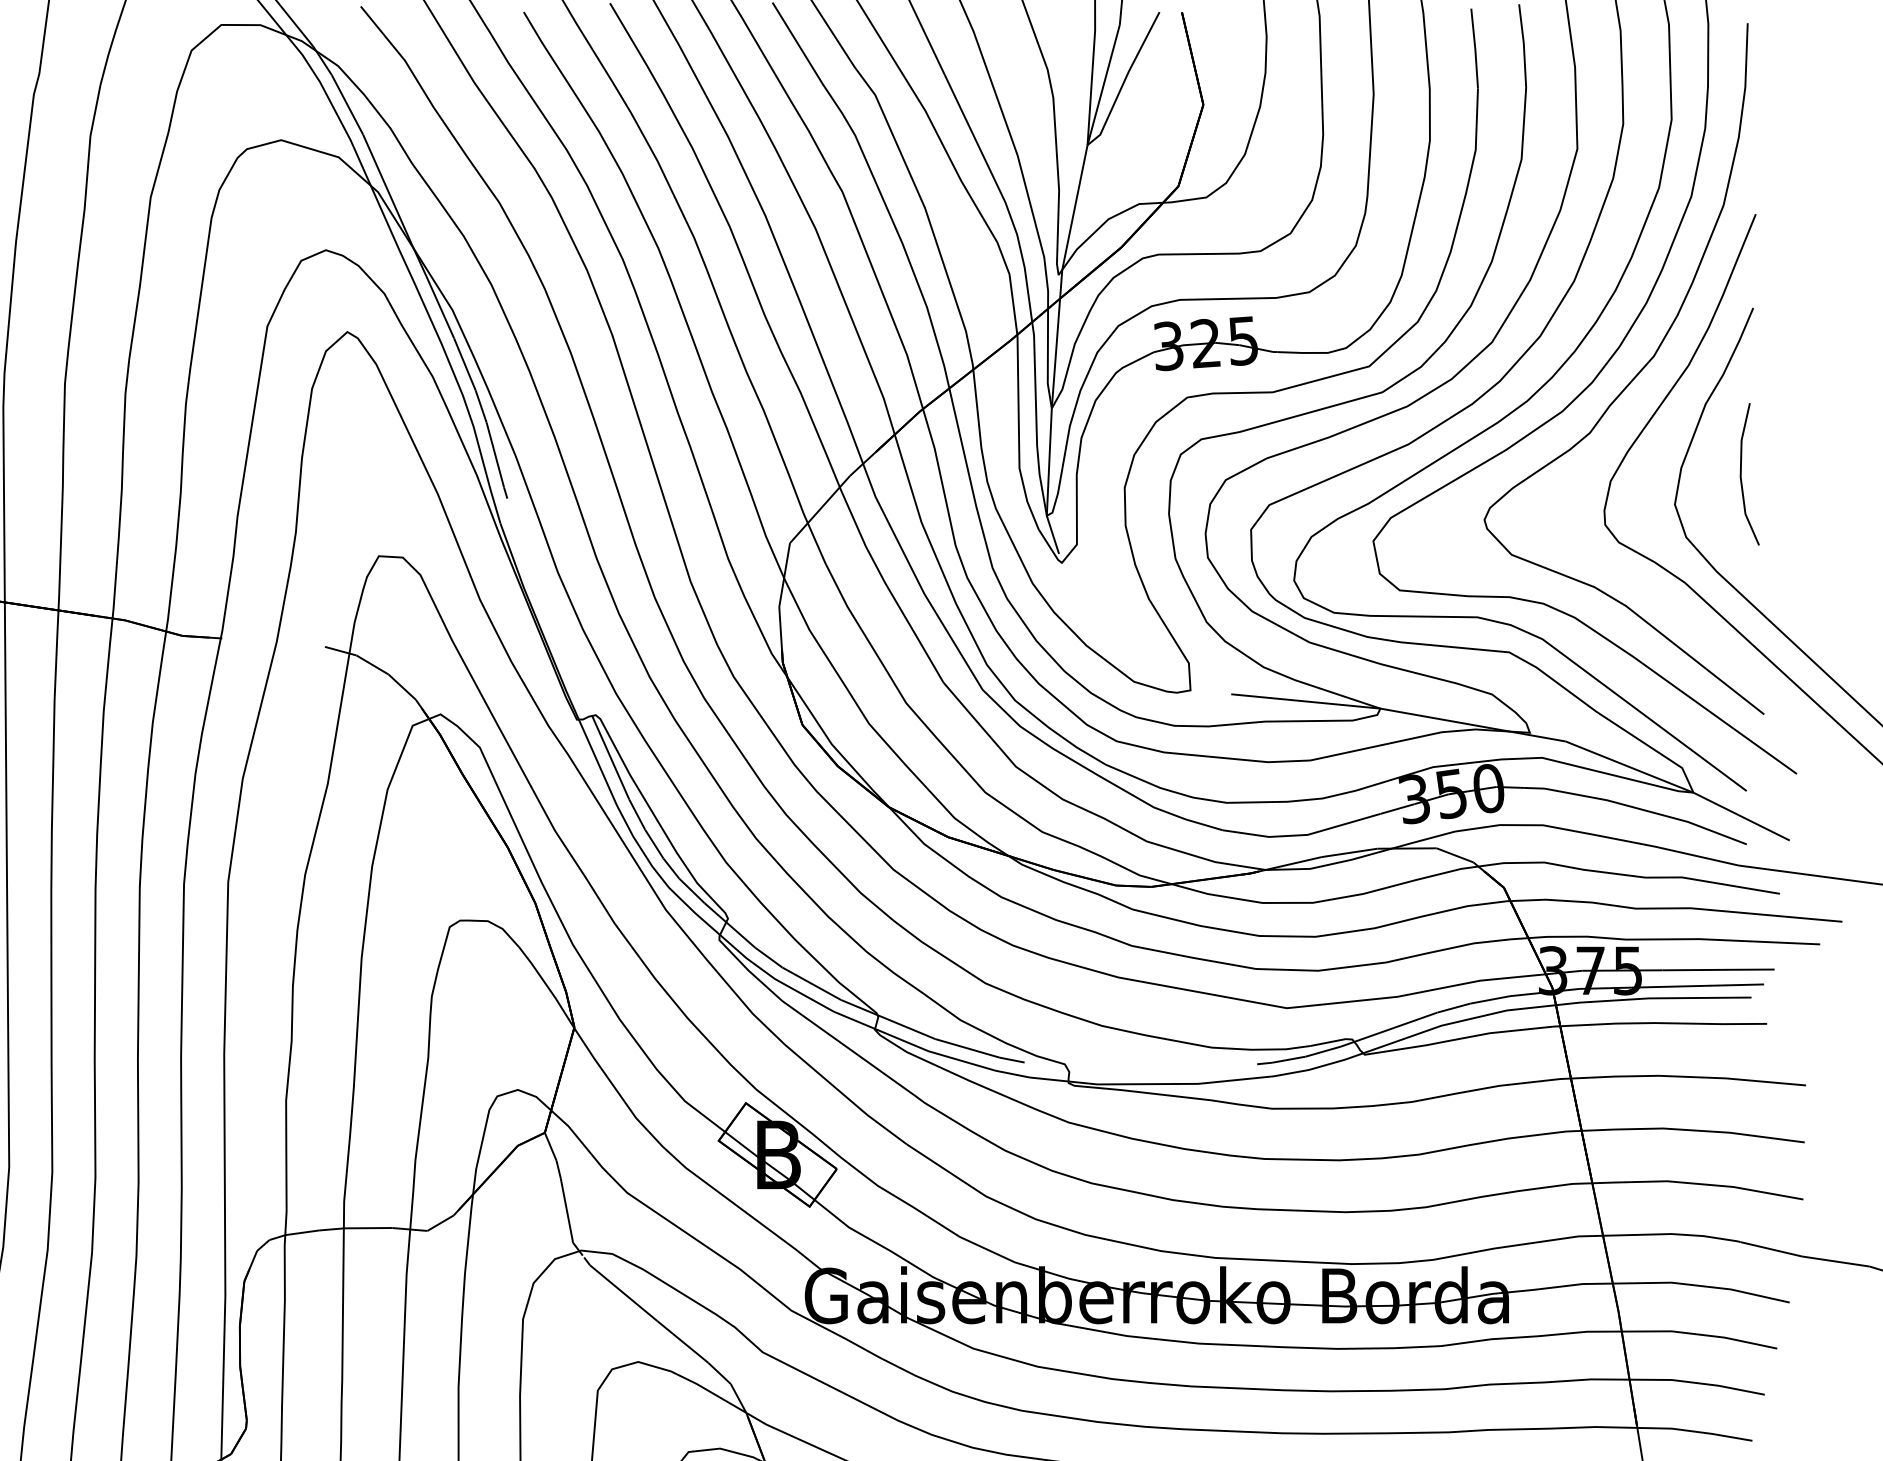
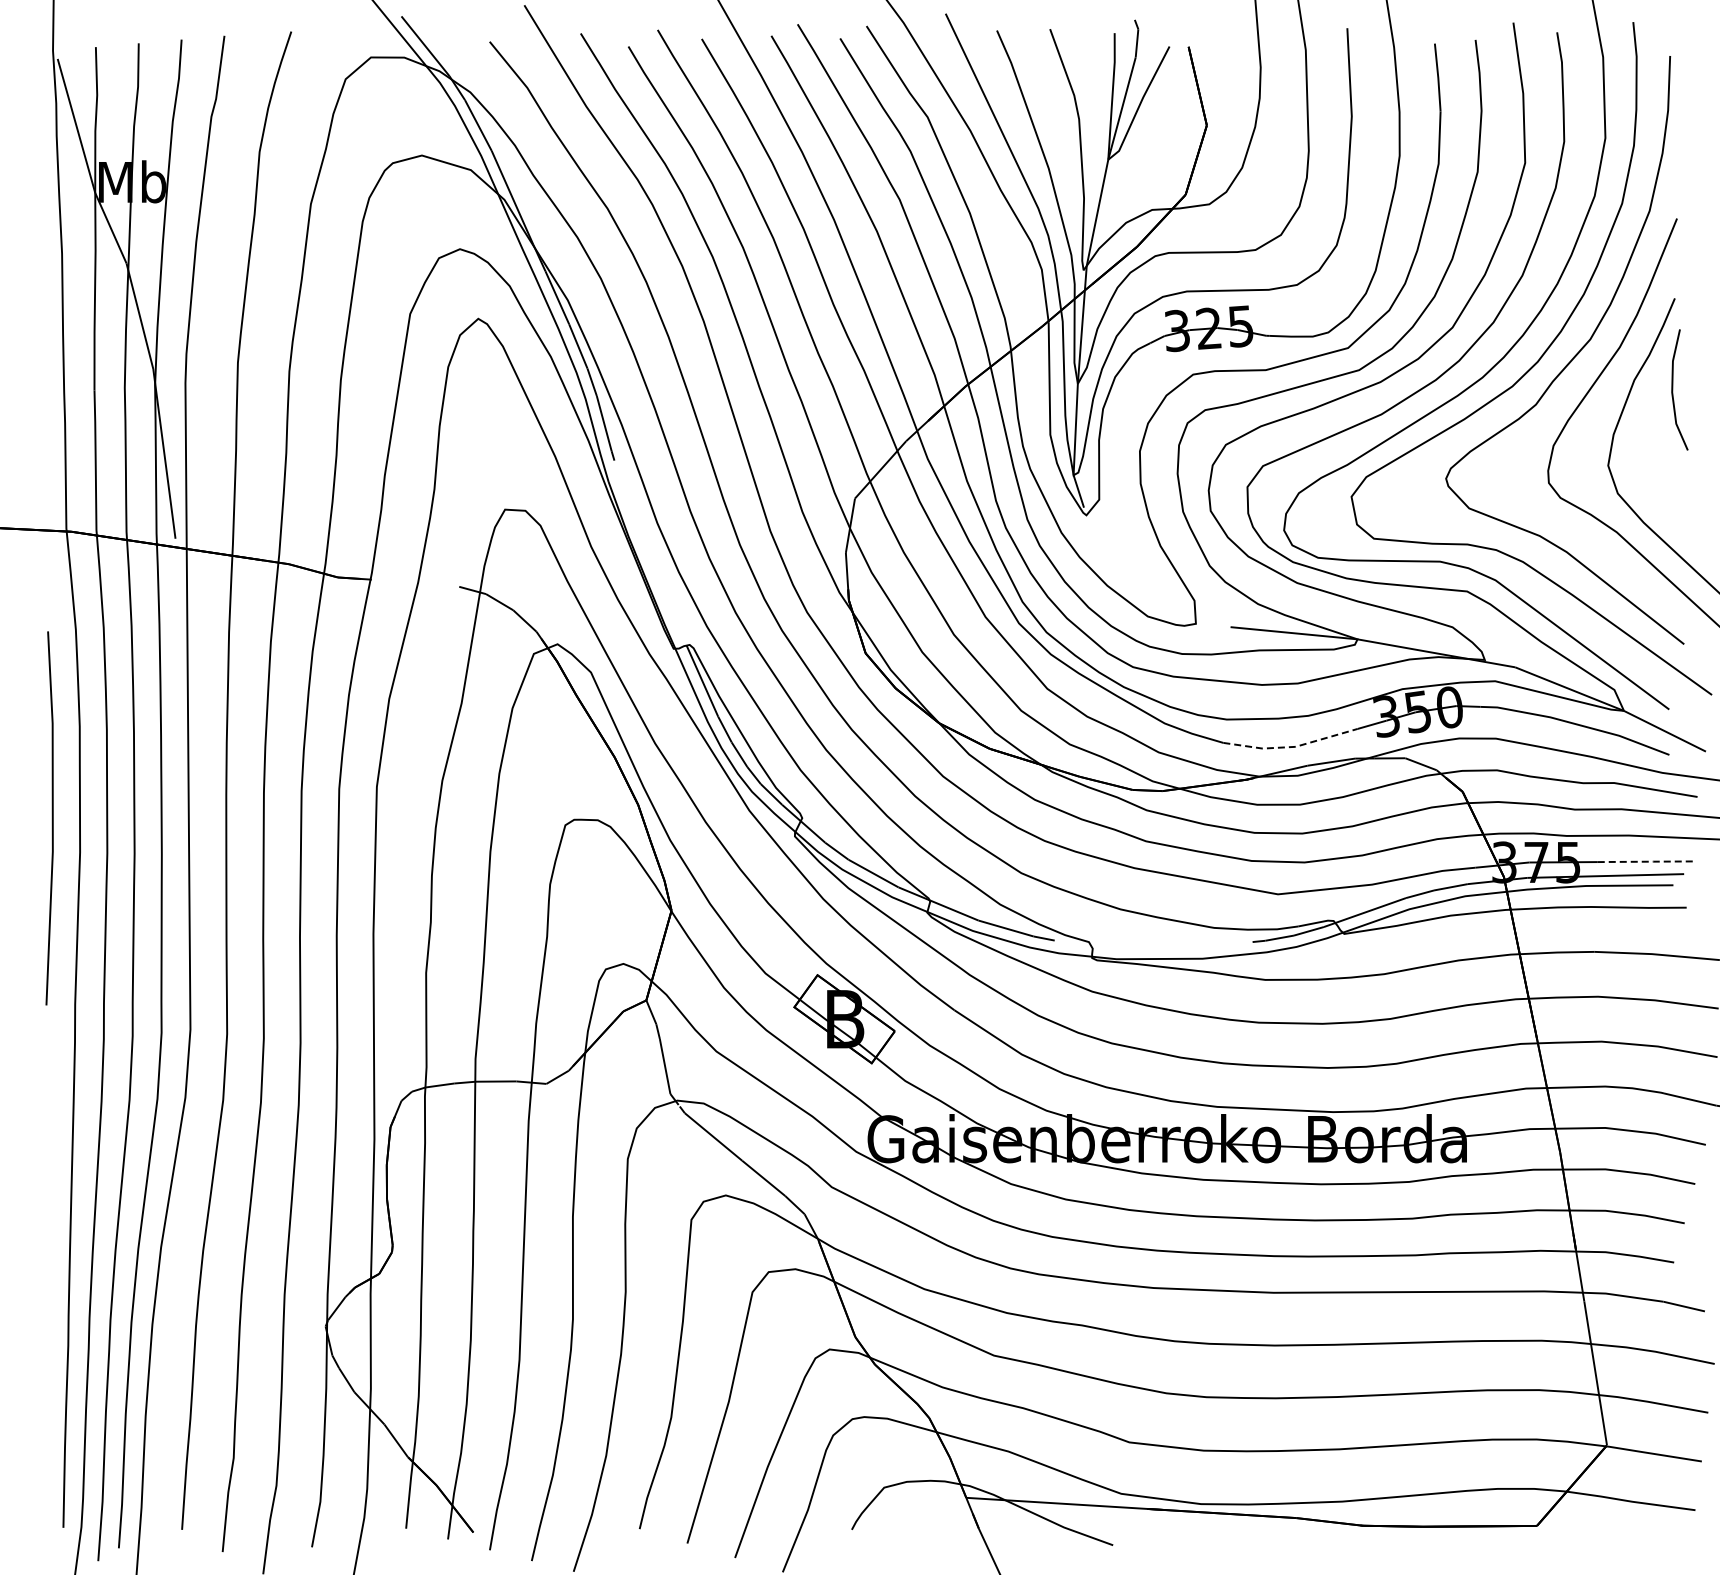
line: (1742, 473) -> (1673, 389), moved
line: (1302, 835) -> (1291, 747), solid -> dashed
line: (1719, 969) -> (1646, 861), solid -> dashed

